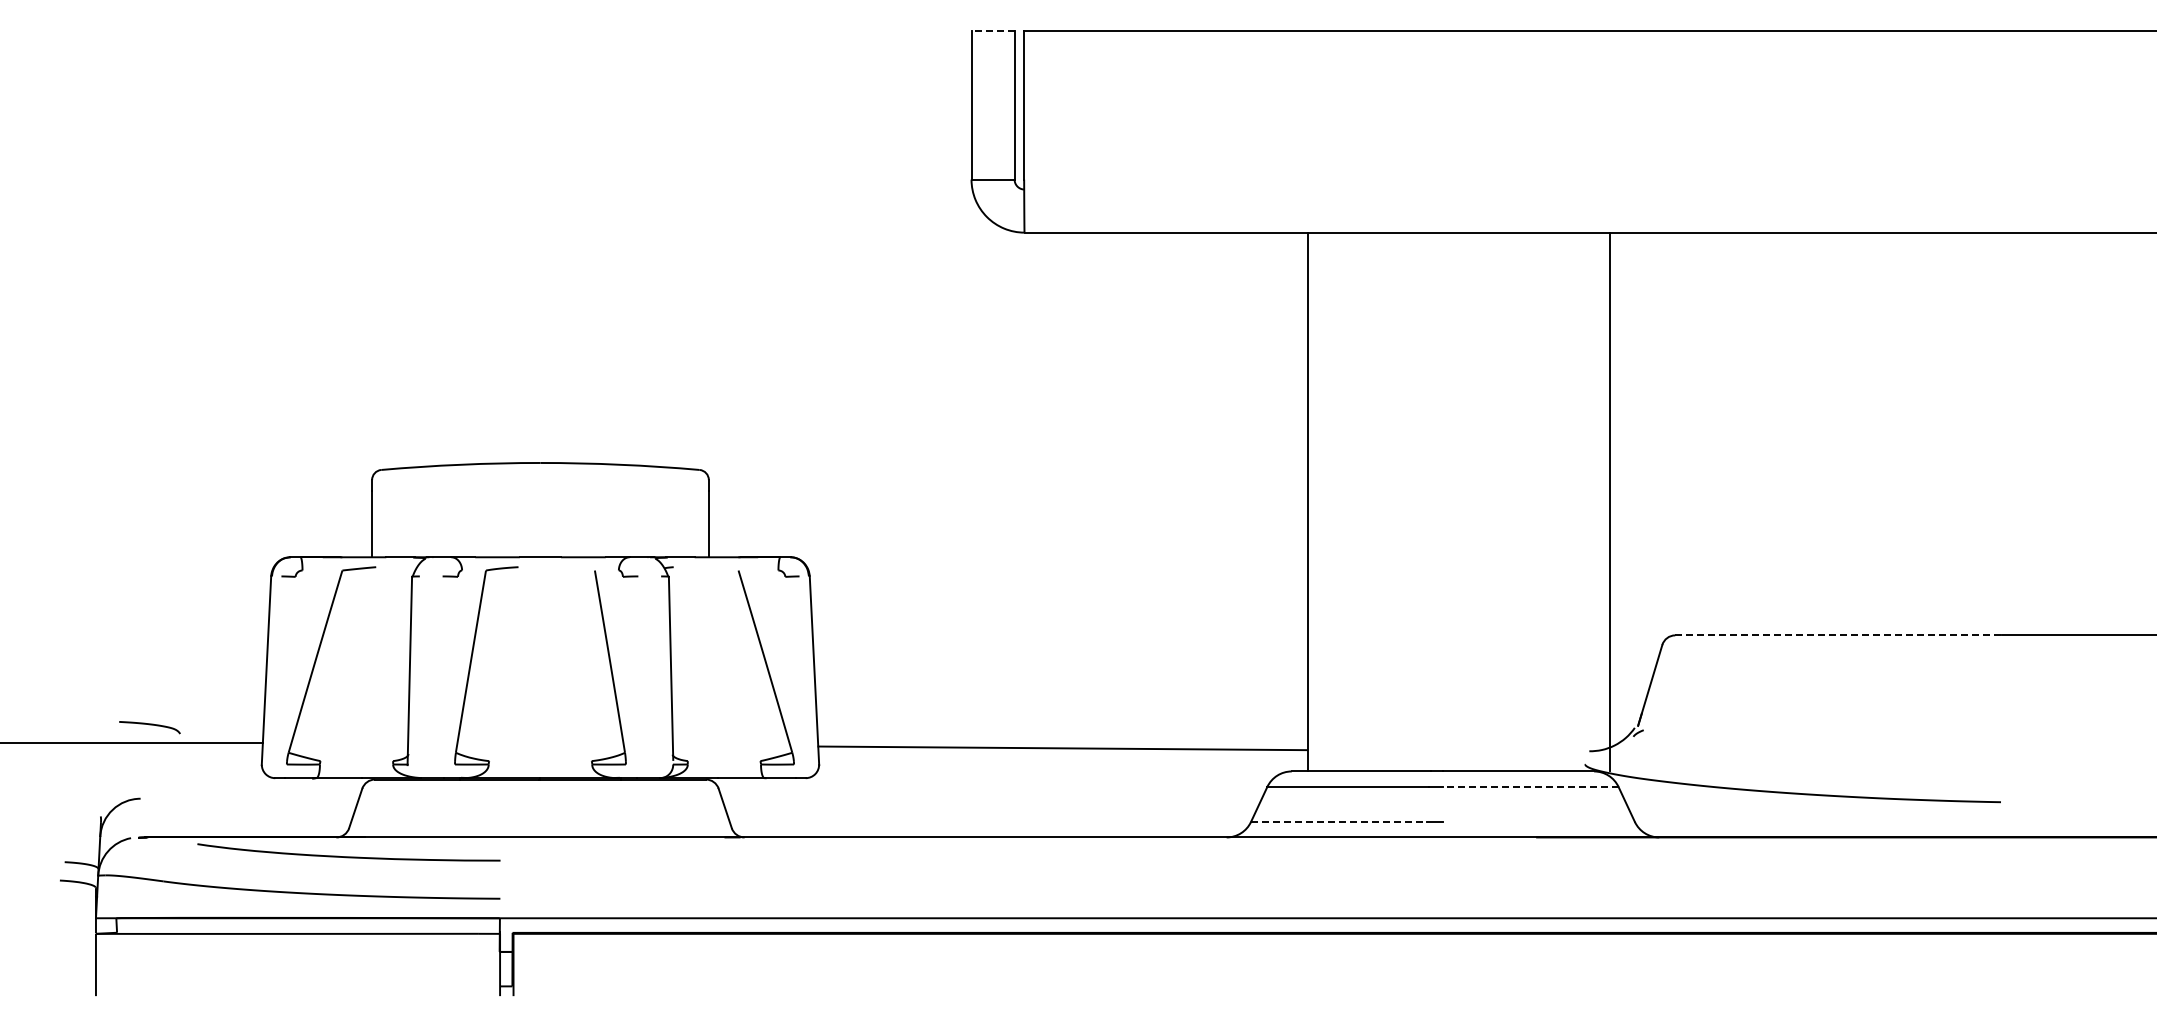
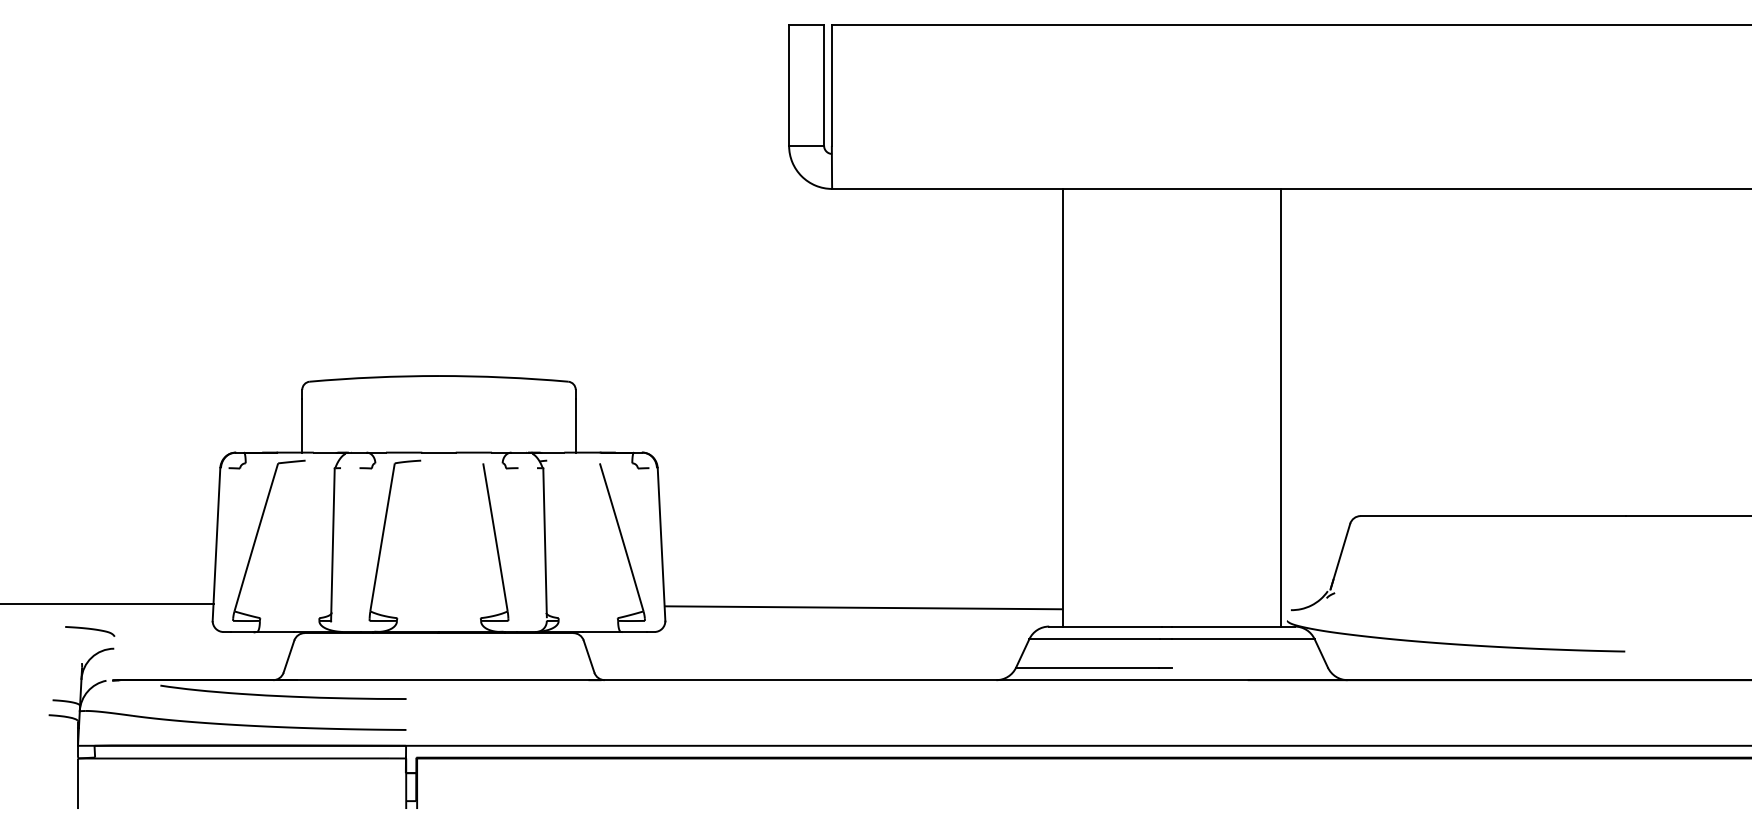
line: (993, 30) -> (806, 24), dashed -> solid
line: (1609, 501) -> (1281, 407), moved
line: (1839, 635) -> (1494, 516), dashed -> solid
curve: (149, 725) -> (89, 629), moved
line: (1530, 787) -> (1243, 639), dashed -> solid
line: (1339, 821) -> (1087, 667), dashed -> solid

